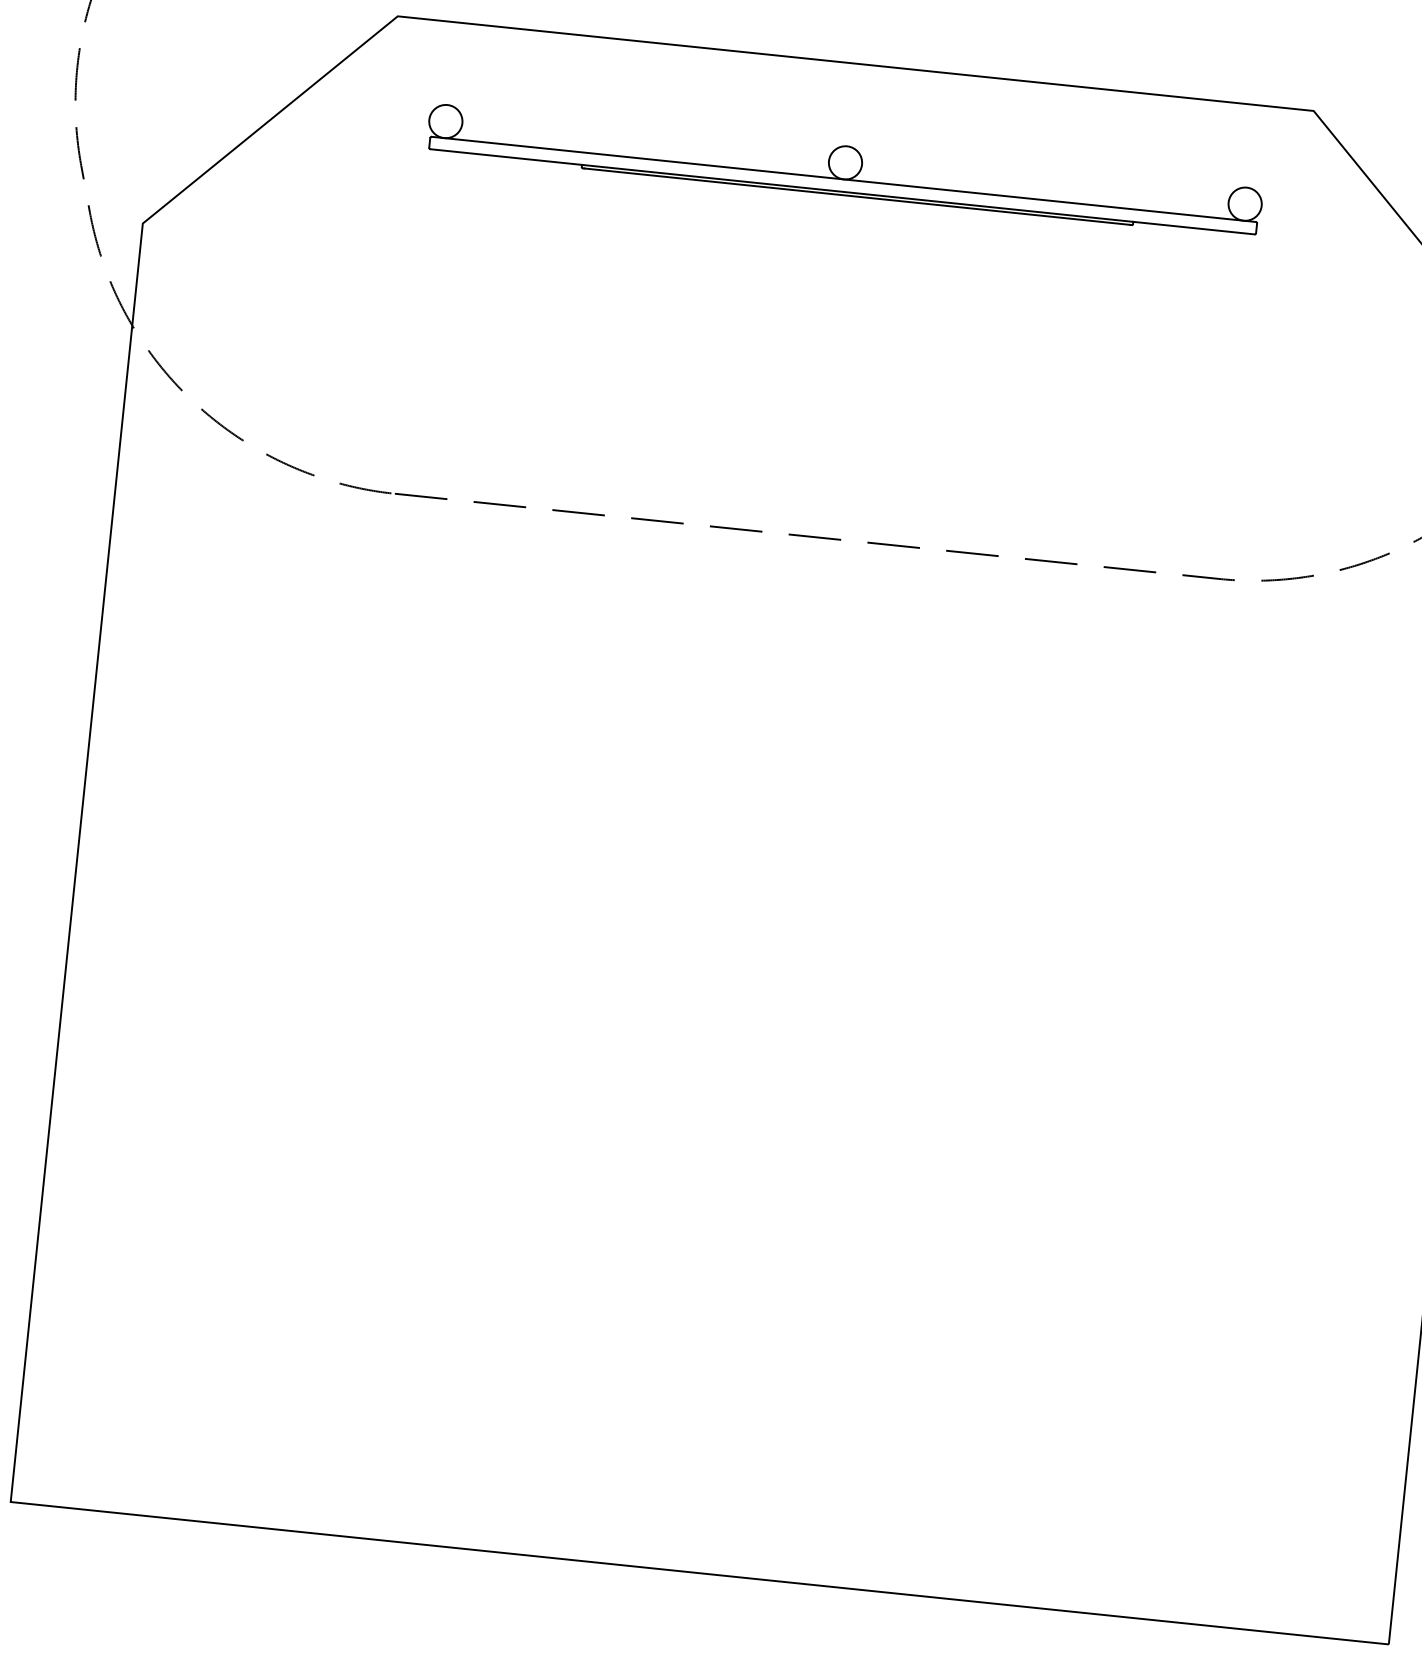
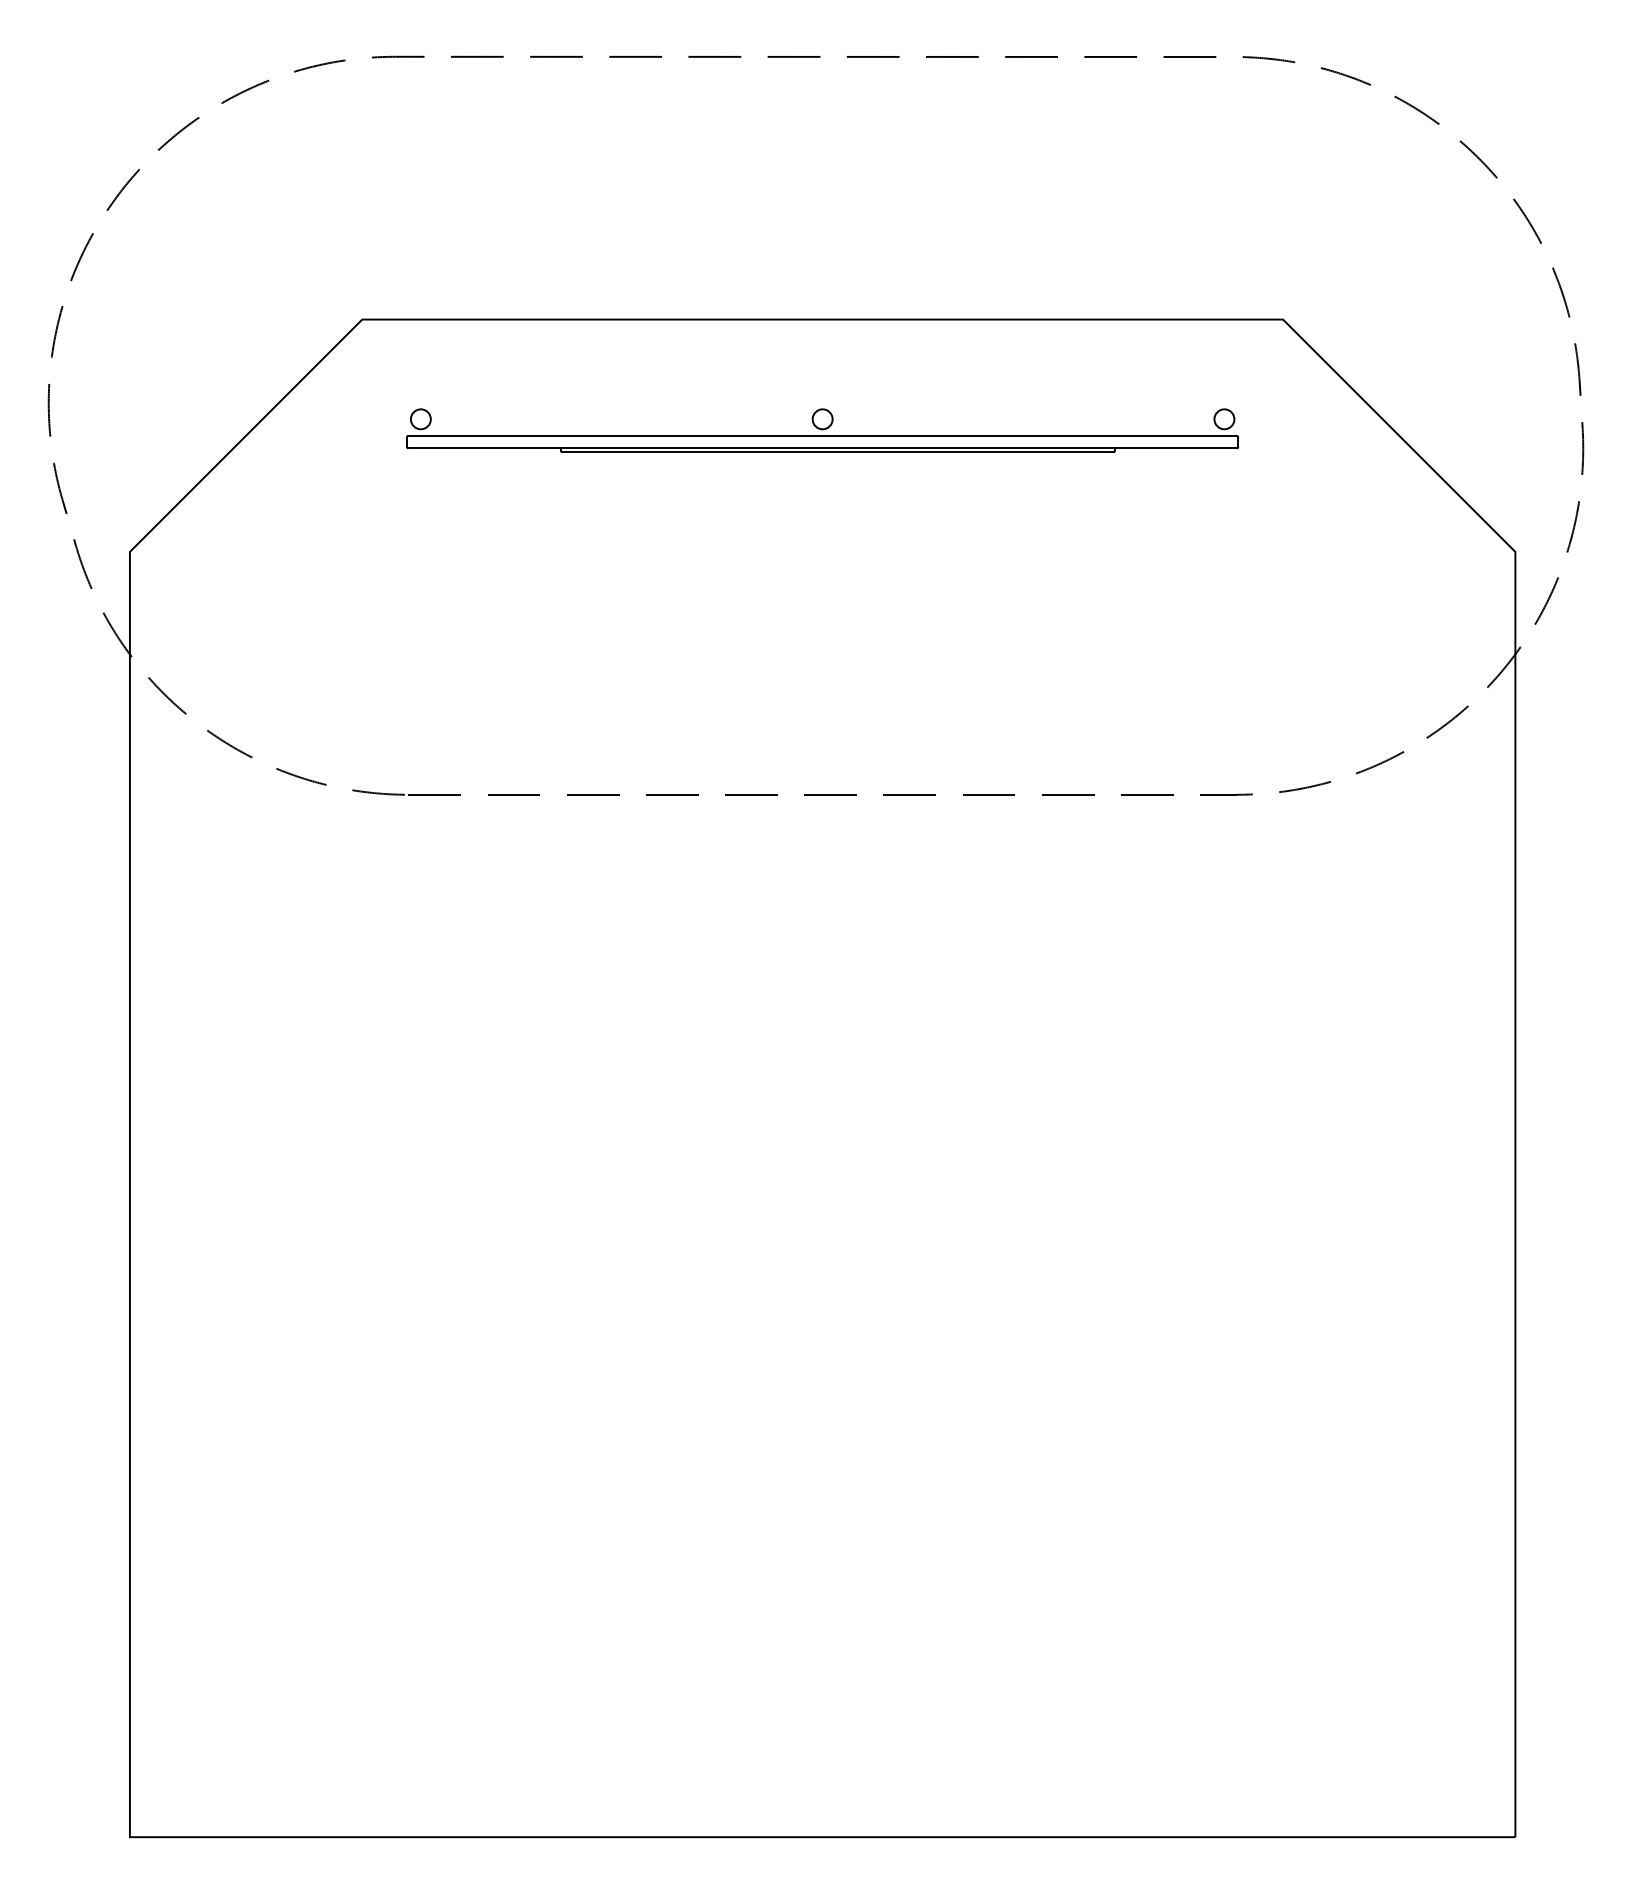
circle: (445, 120) -> (420, 418), size x0.6
circle: (845, 162) -> (822, 418), size x0.6
circle: (1245, 203) -> (1224, 418), size x0.6

